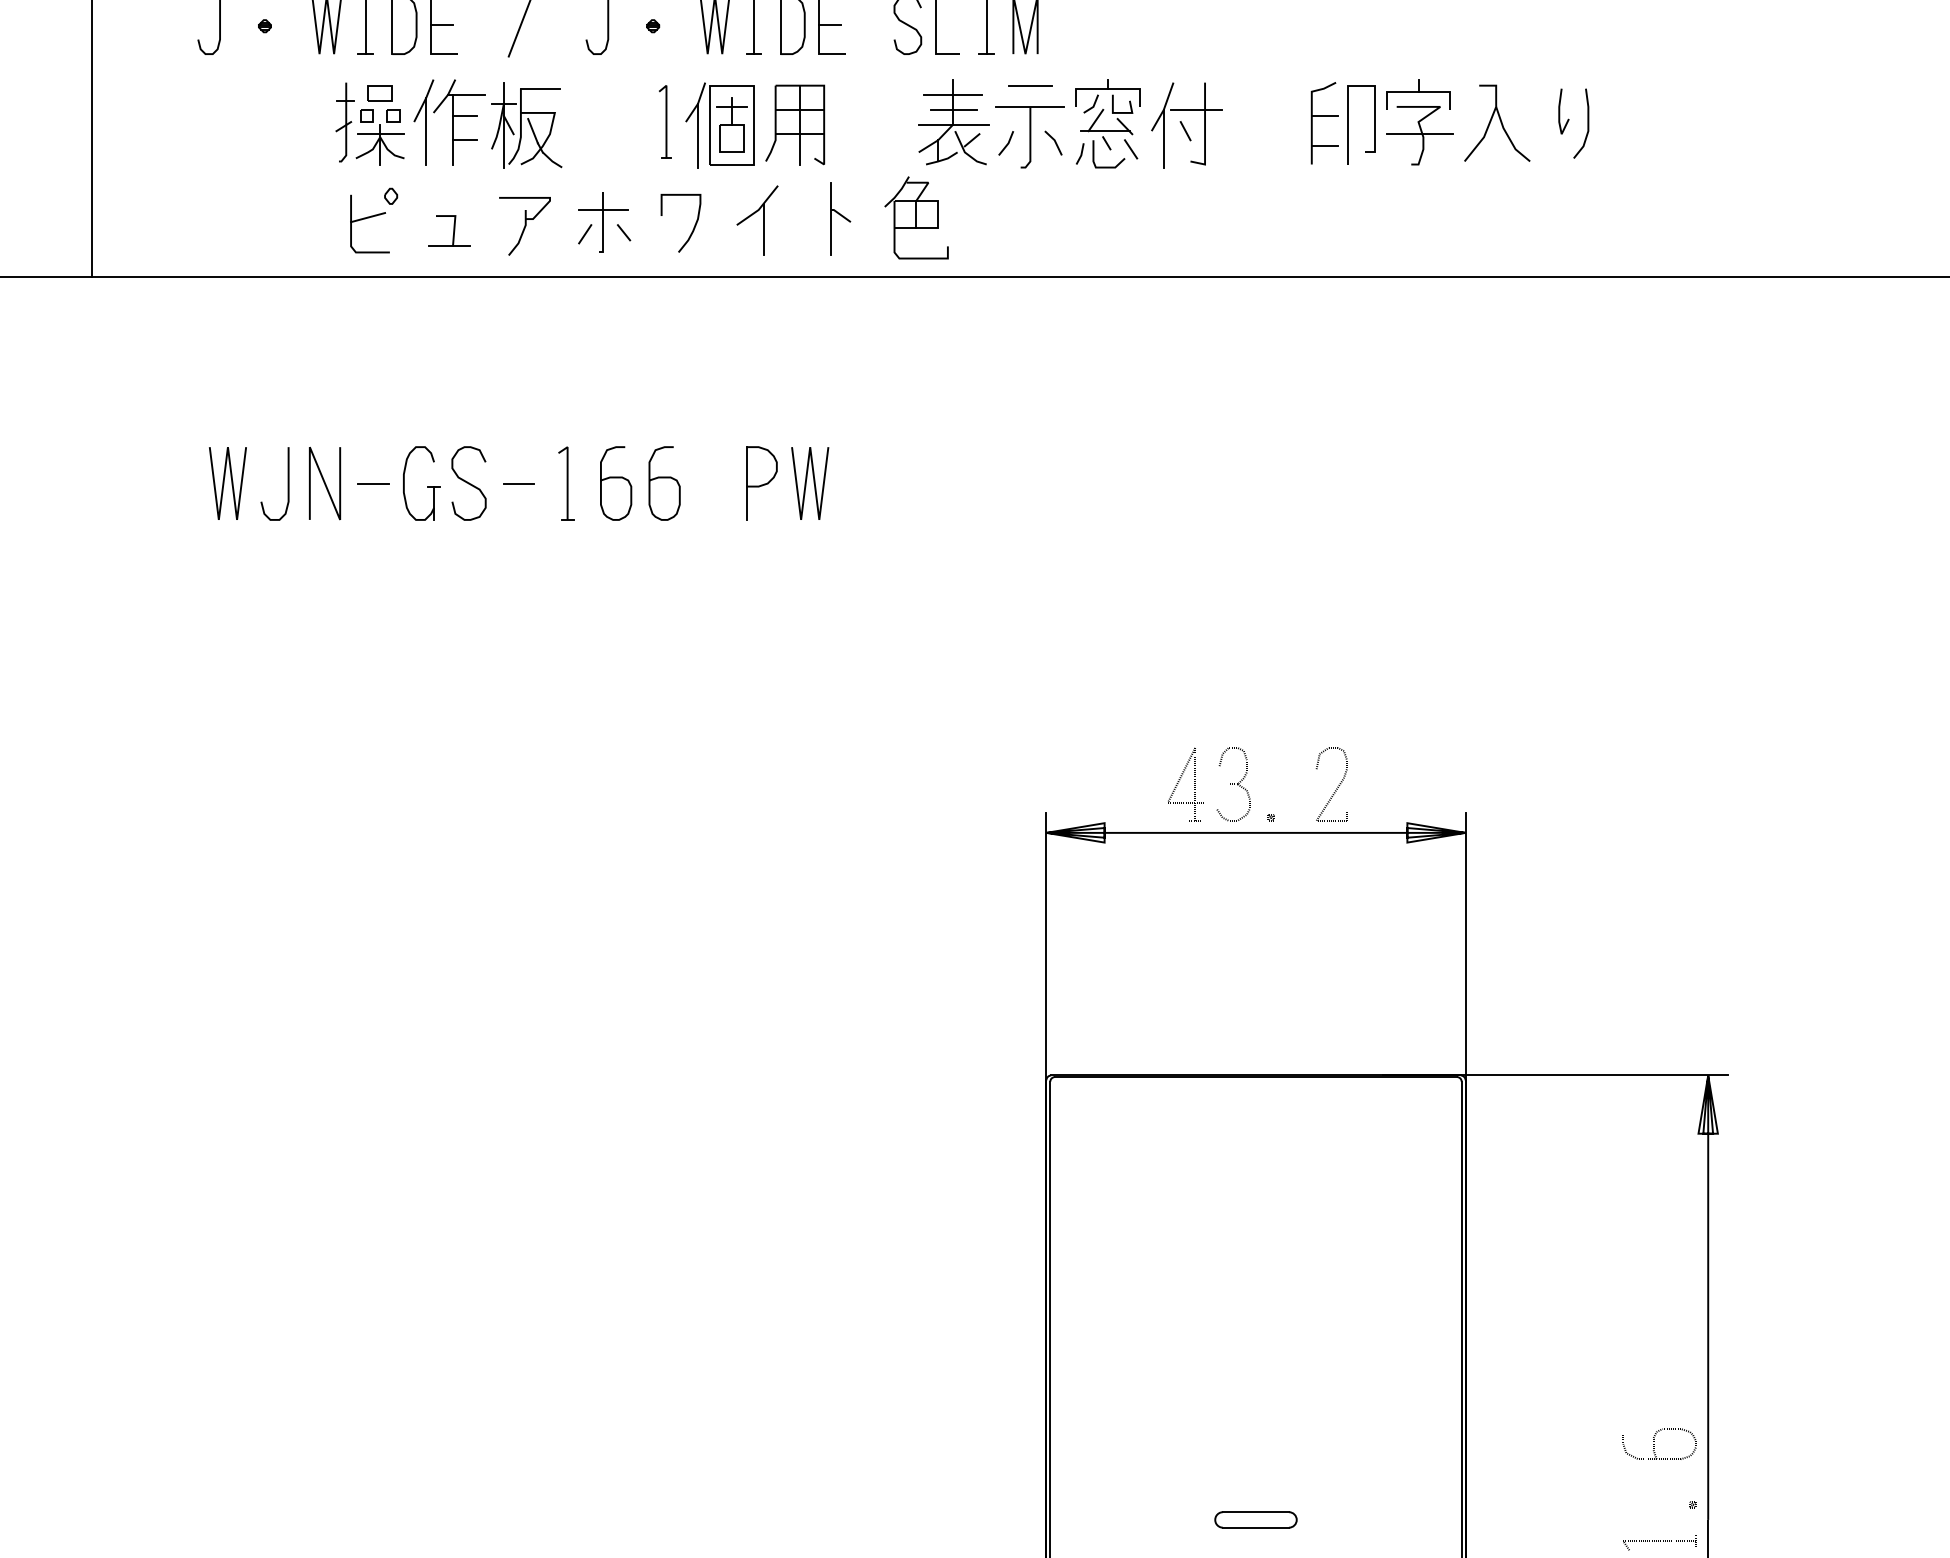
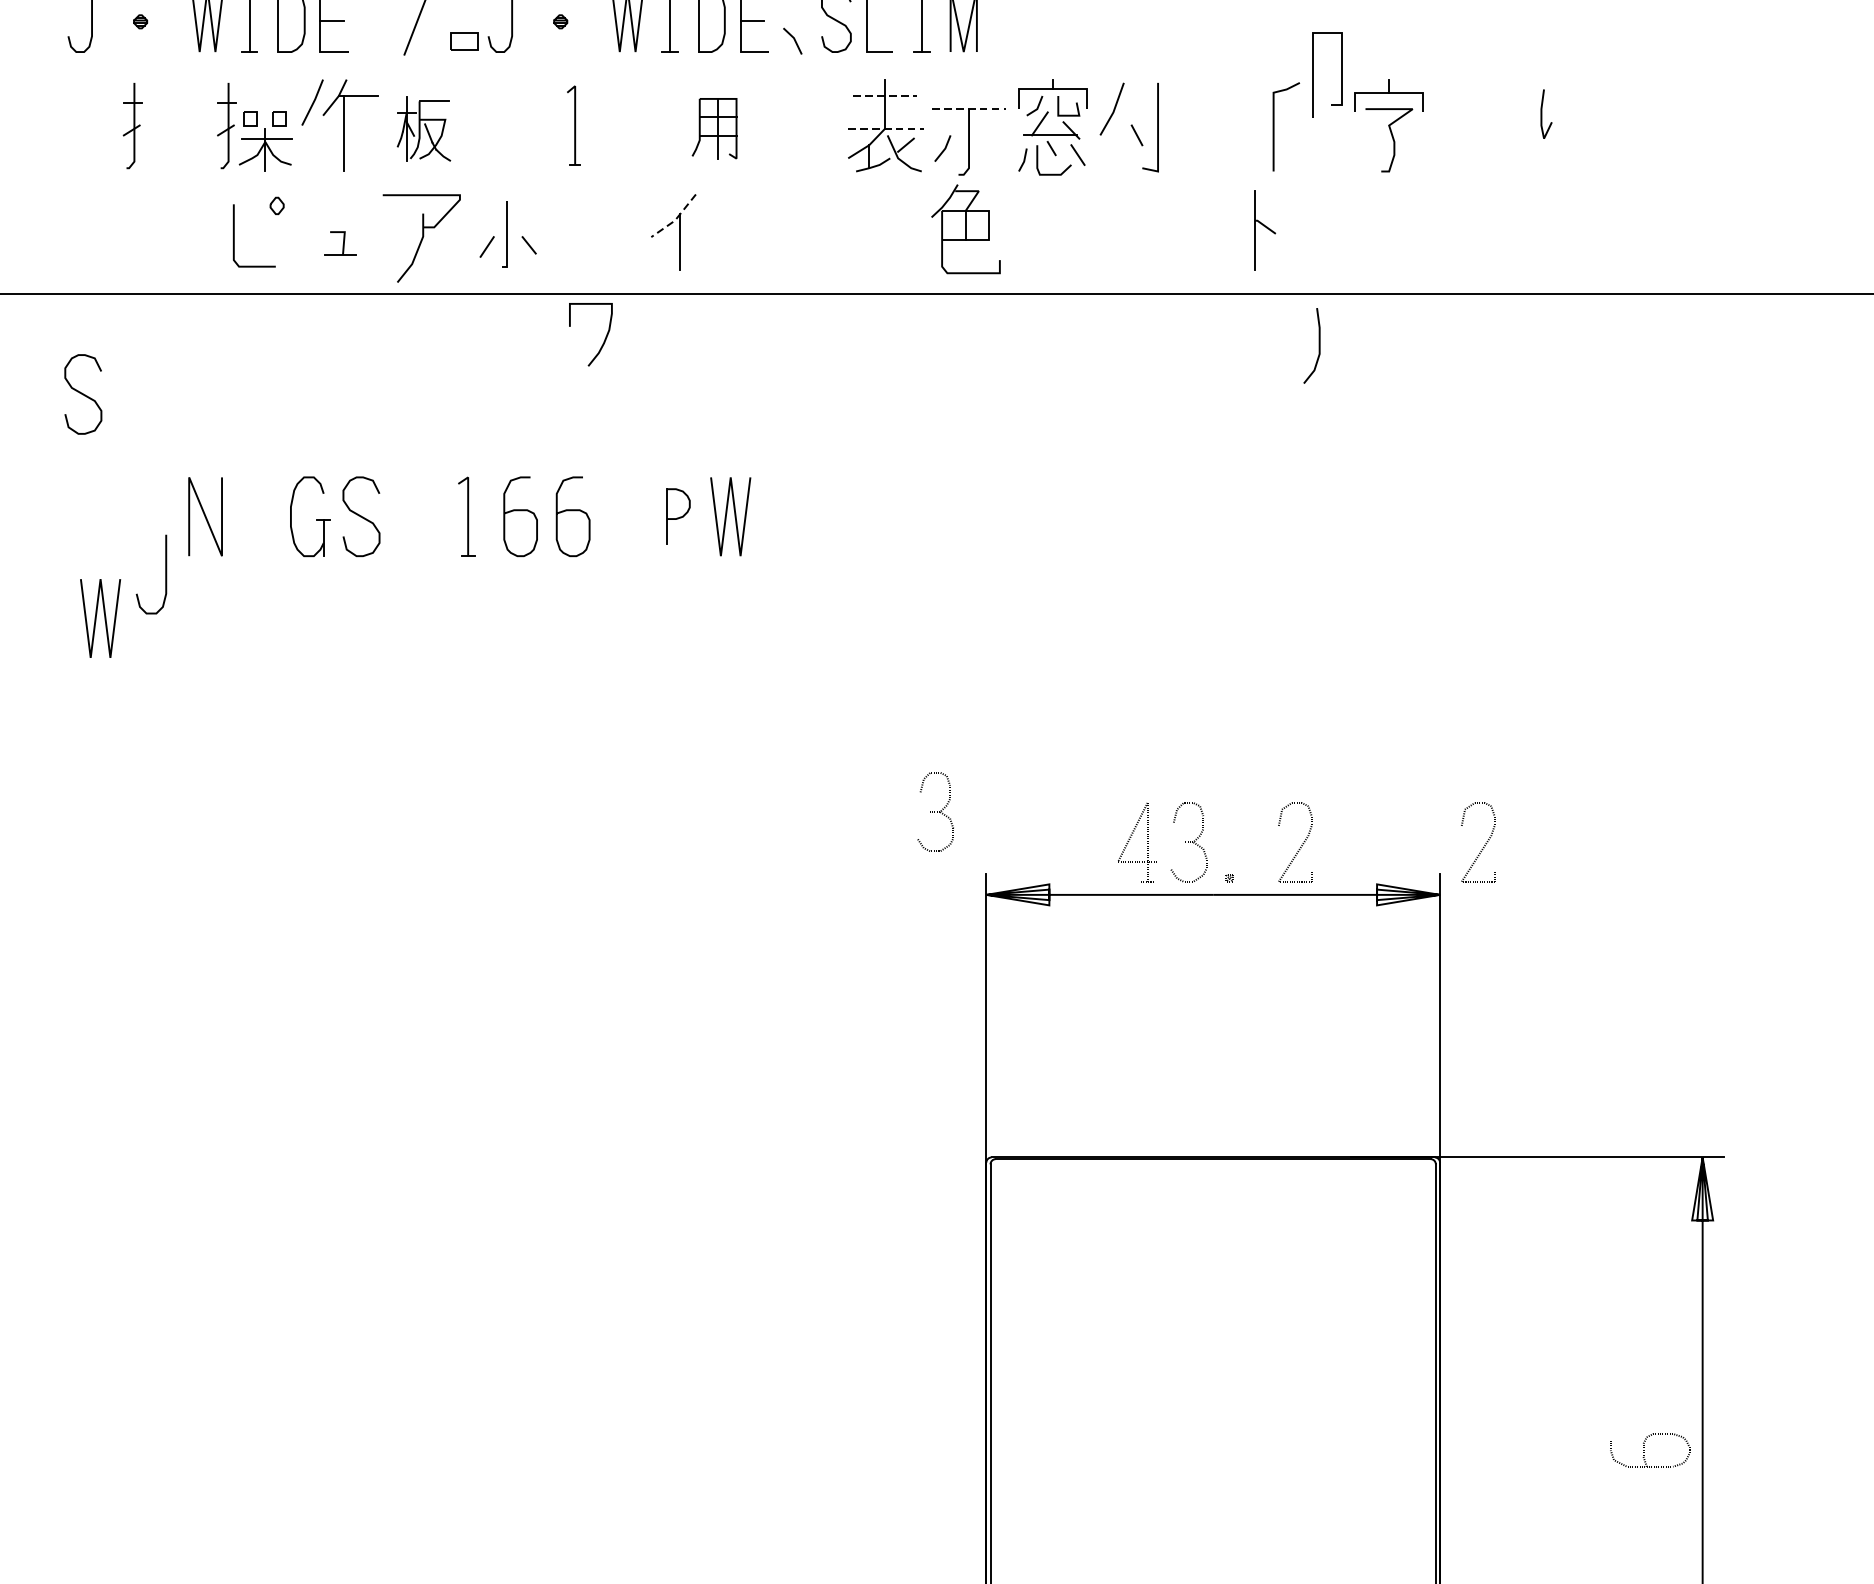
line: (1030, 85) -> (969, 85), removed
part: (379, 93) -> (463, 41), moved
line: (953, 94) -> (885, 95), solid -> dashed
line: (1030, 106) -> (969, 108), solid -> dashed
line: (953, 109) -> (885, 111), removed
line: (1196, 109) -> (1148, 111), removed
line: (464, 116) -> (356, 119), removed
line: (1324, 116) -> (1287, 119), removed
part: (257, 122) -> (132, 126), added
part: (1497, 122) -> (1474, 126), removed
curve: (1587, 123) -> (1318, 345), moved
part: (795, 124) -> (714, 128), size x0.7
line: (1348, 124) -> (1313, 75), moved
part: (526, 125) -> (423, 129), size x0.7
part: (719, 125) -> (632, 129), removed
line: (954, 125) -> (886, 129), solid -> dashed
line: (426, 130) -> (315, 134), removed
line: (1419, 134) -> (1390, 139), removed
line: (1163, 138) -> (1113, 143), removed
line: (464, 140) -> (356, 145), removed
line: (1054, 142) -> (793, 40), moved
line: (1324, 146) -> (1287, 152), removed
line: (759, 208) -> (675, 219), solid -> dashed
line: (603, 210) -> (507, 221), removed
line: (368, 217) -> (252, 228), removed
part: (916, 217) -> (965, 228), moved
part: (840, 218) -> (1264, 229), moved
part: (524, 226) -> (421, 238), size x1.4
curve: (692, 229) -> (603, 341), moved
part: (449, 230) -> (340, 242), size x0.7
curve: (211, 370) -> (82, 394), added
line: (224, 483) -> (96, 618), moved
curve: (287, 483) -> (165, 574), moved
line: (373, 483) -> (258, 516), removed
line: (518, 483) -> (415, 516), removed
part: (761, 483) -> (678, 516), size x0.7
part: (999, 756) -> (935, 812), added
curve: (1506, 786) -> (1484, 844), added
curve: (1654, 1444) -> (1644, 1450), moved

